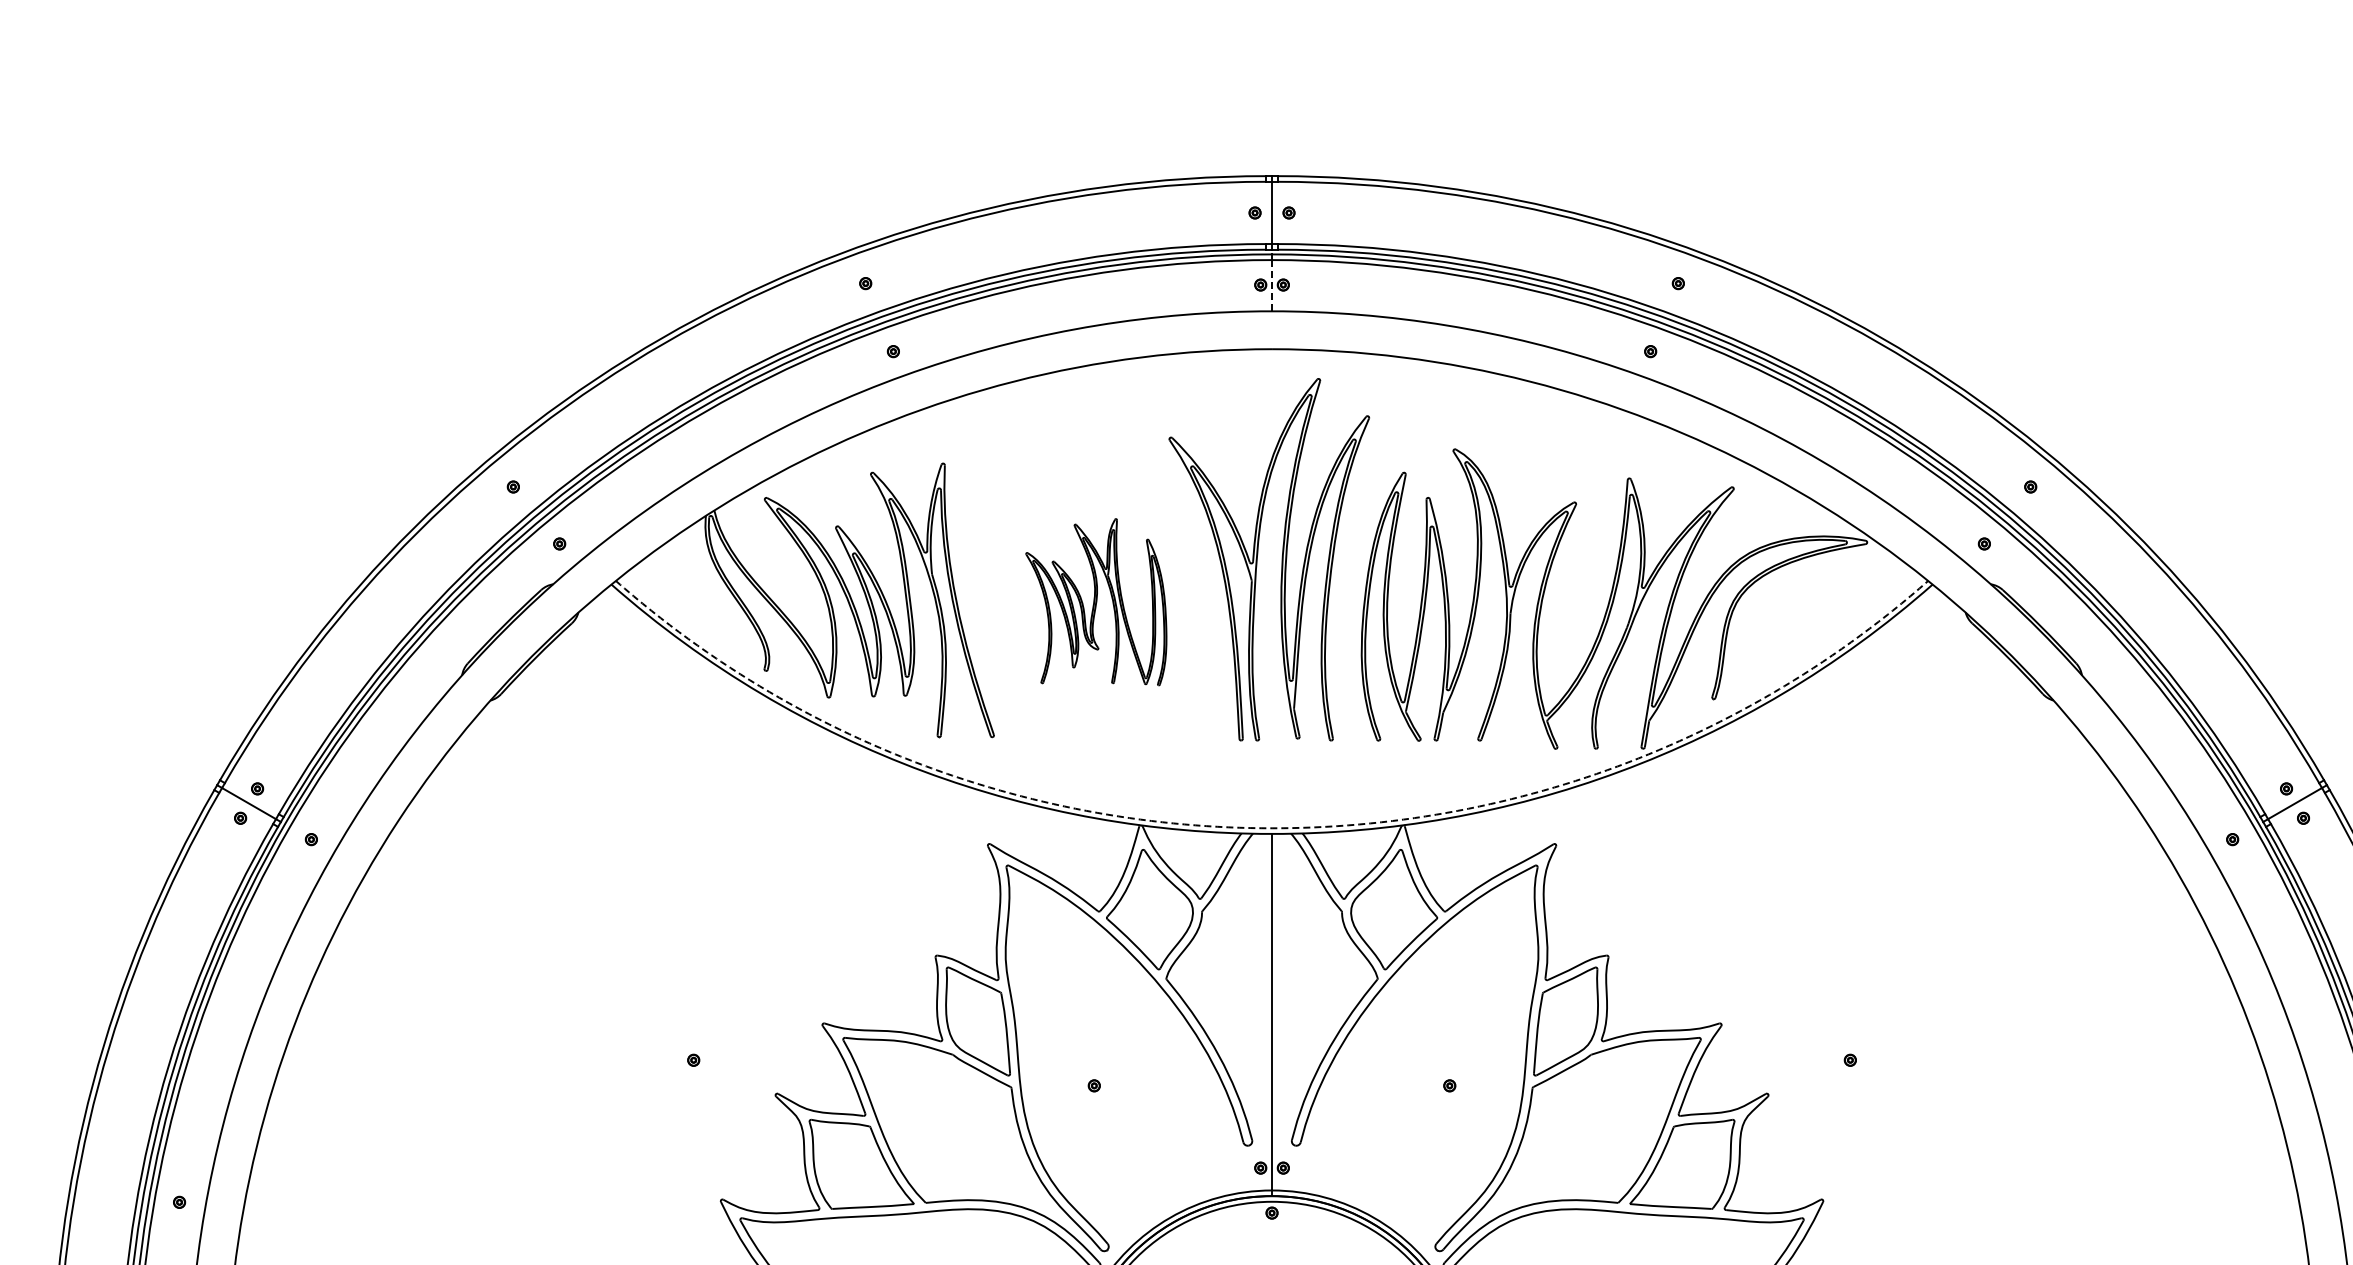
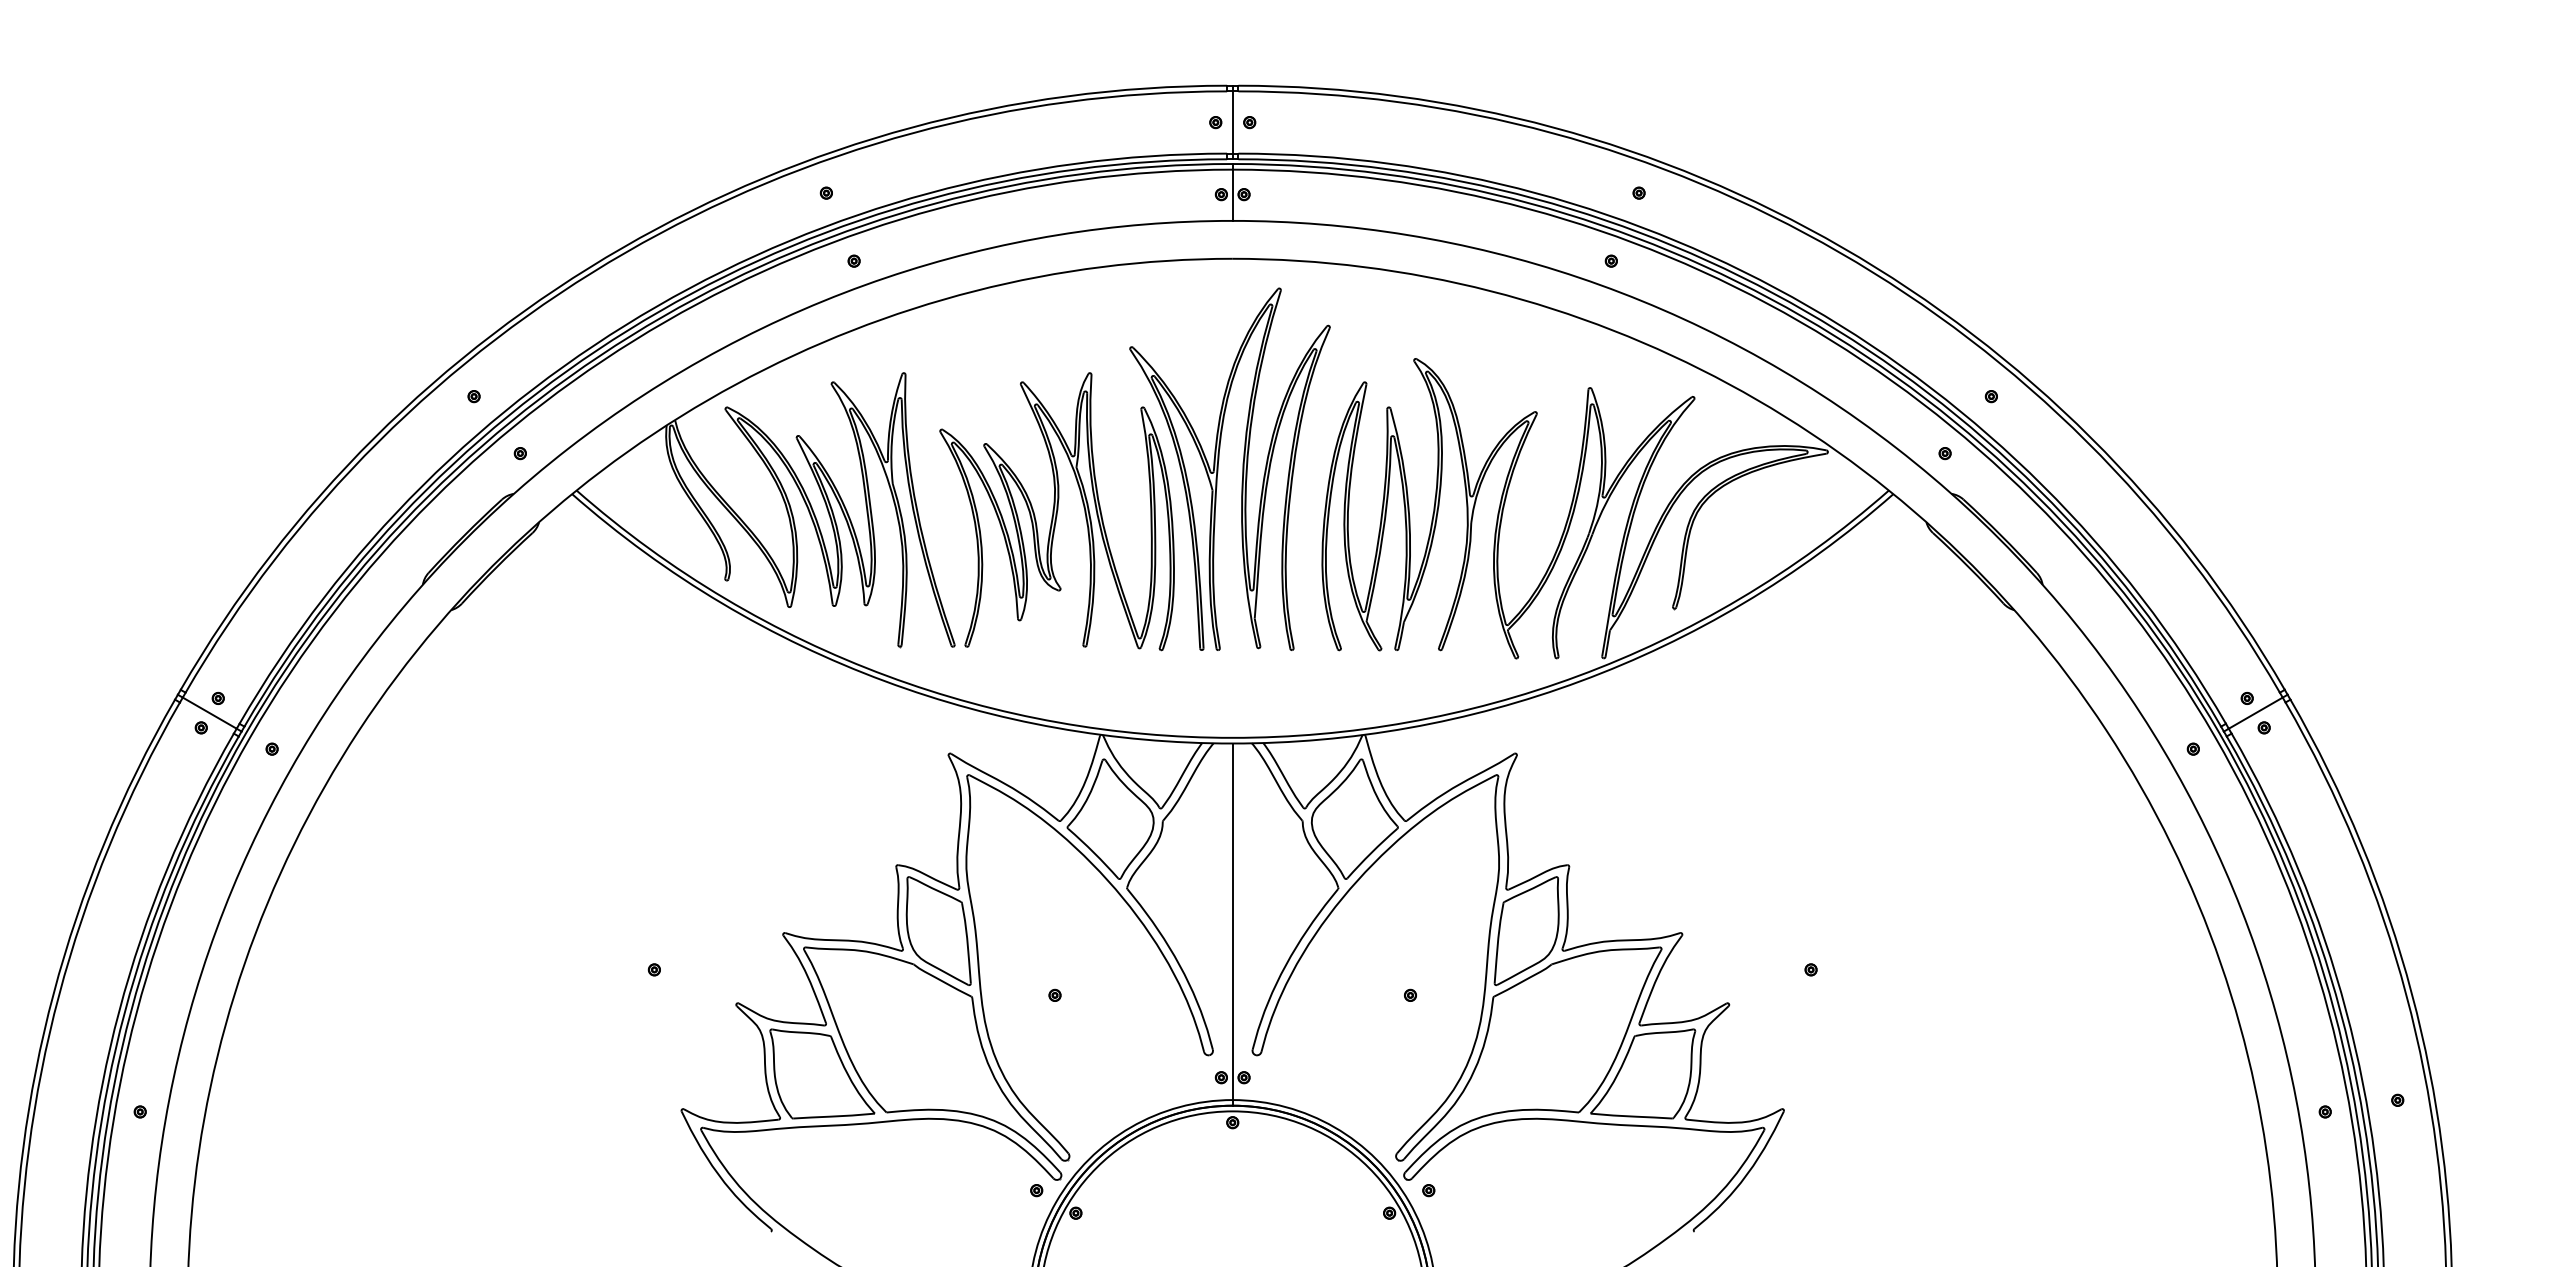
line: (1271, 285) -> (1232, 195), dashed -> solid
part: (1095, 601) -> (1056, 511), size x1.67
arc: (1271, 827) -> (1232, 737), dashed -> solid

